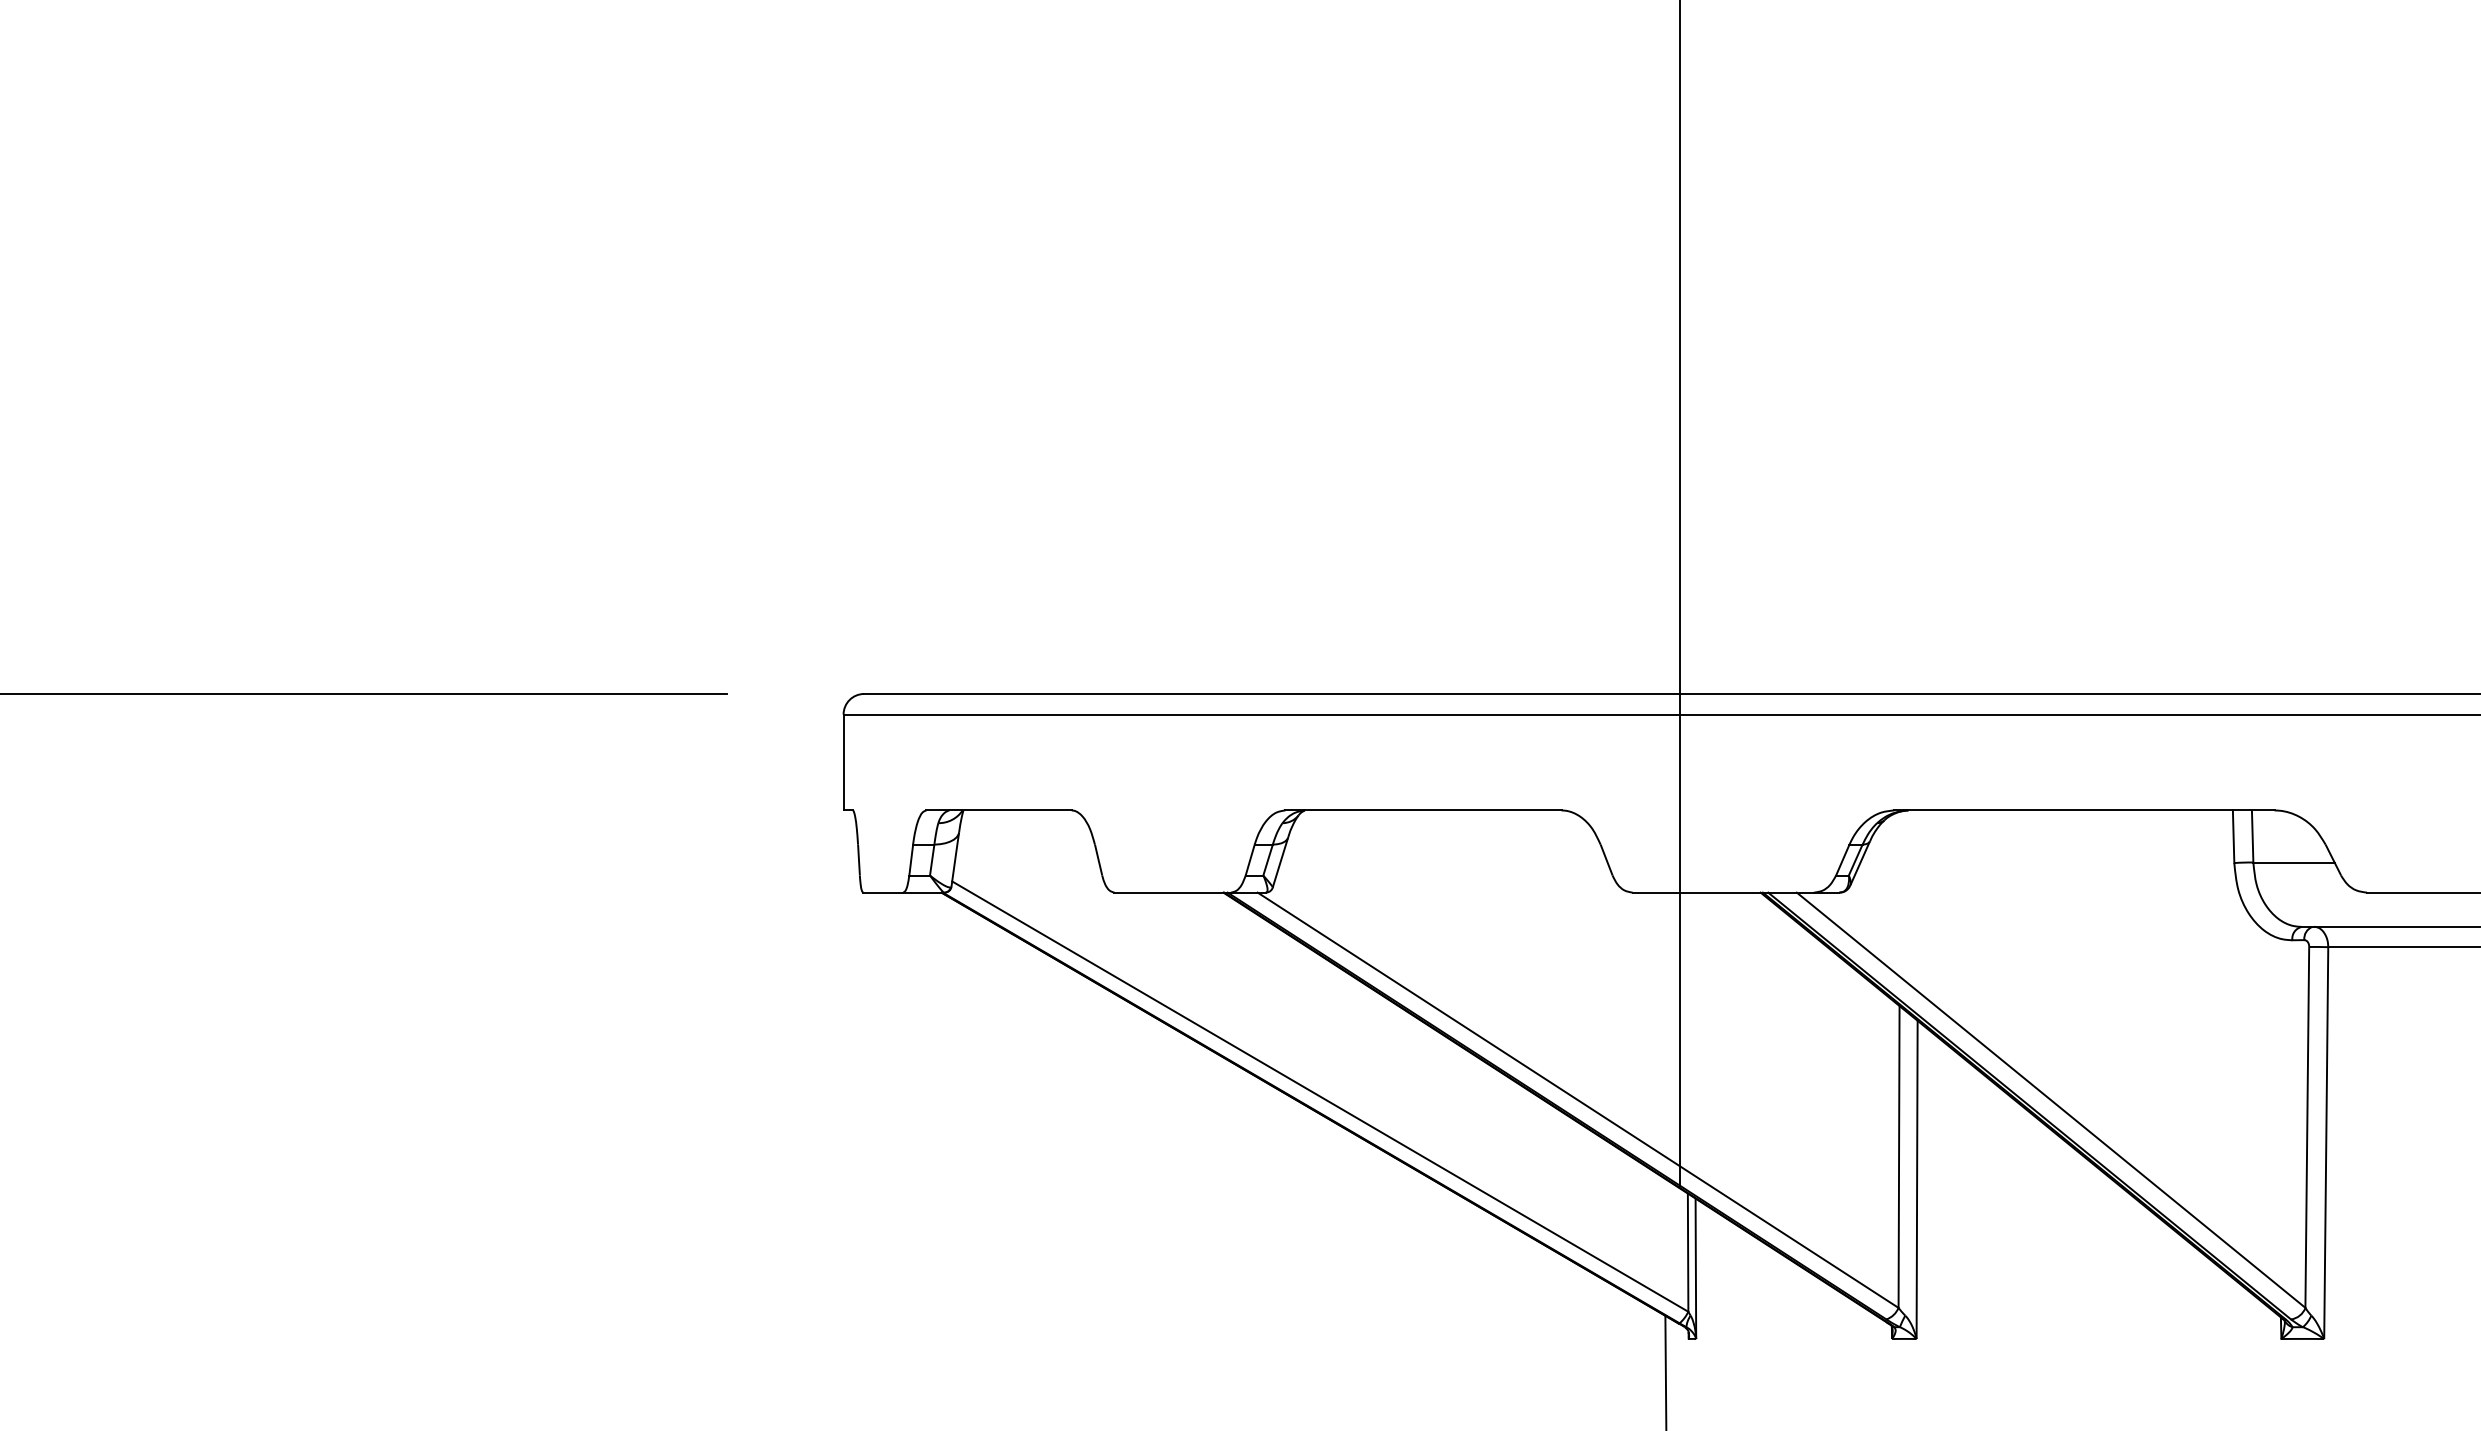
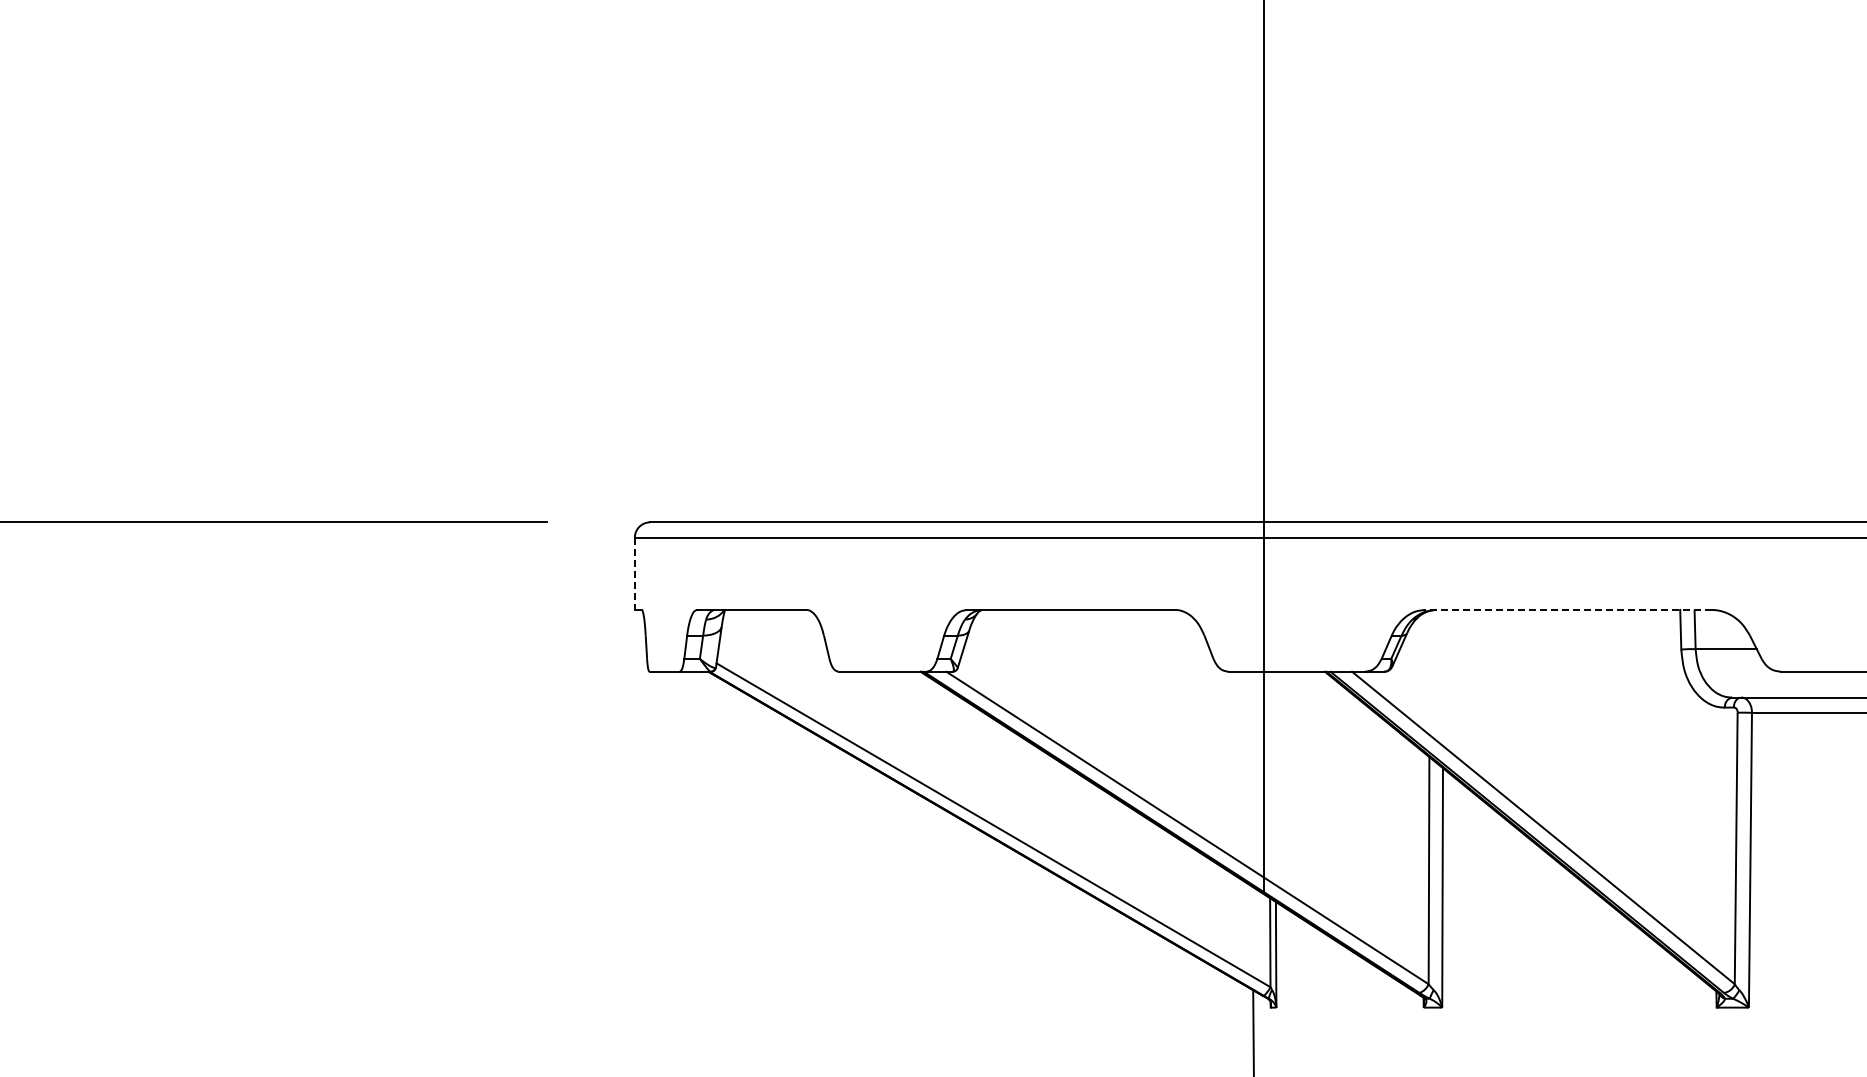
line: (843, 763) -> (634, 574), solid -> dashed
line: (2084, 809) -> (1568, 609), solid -> dashed

